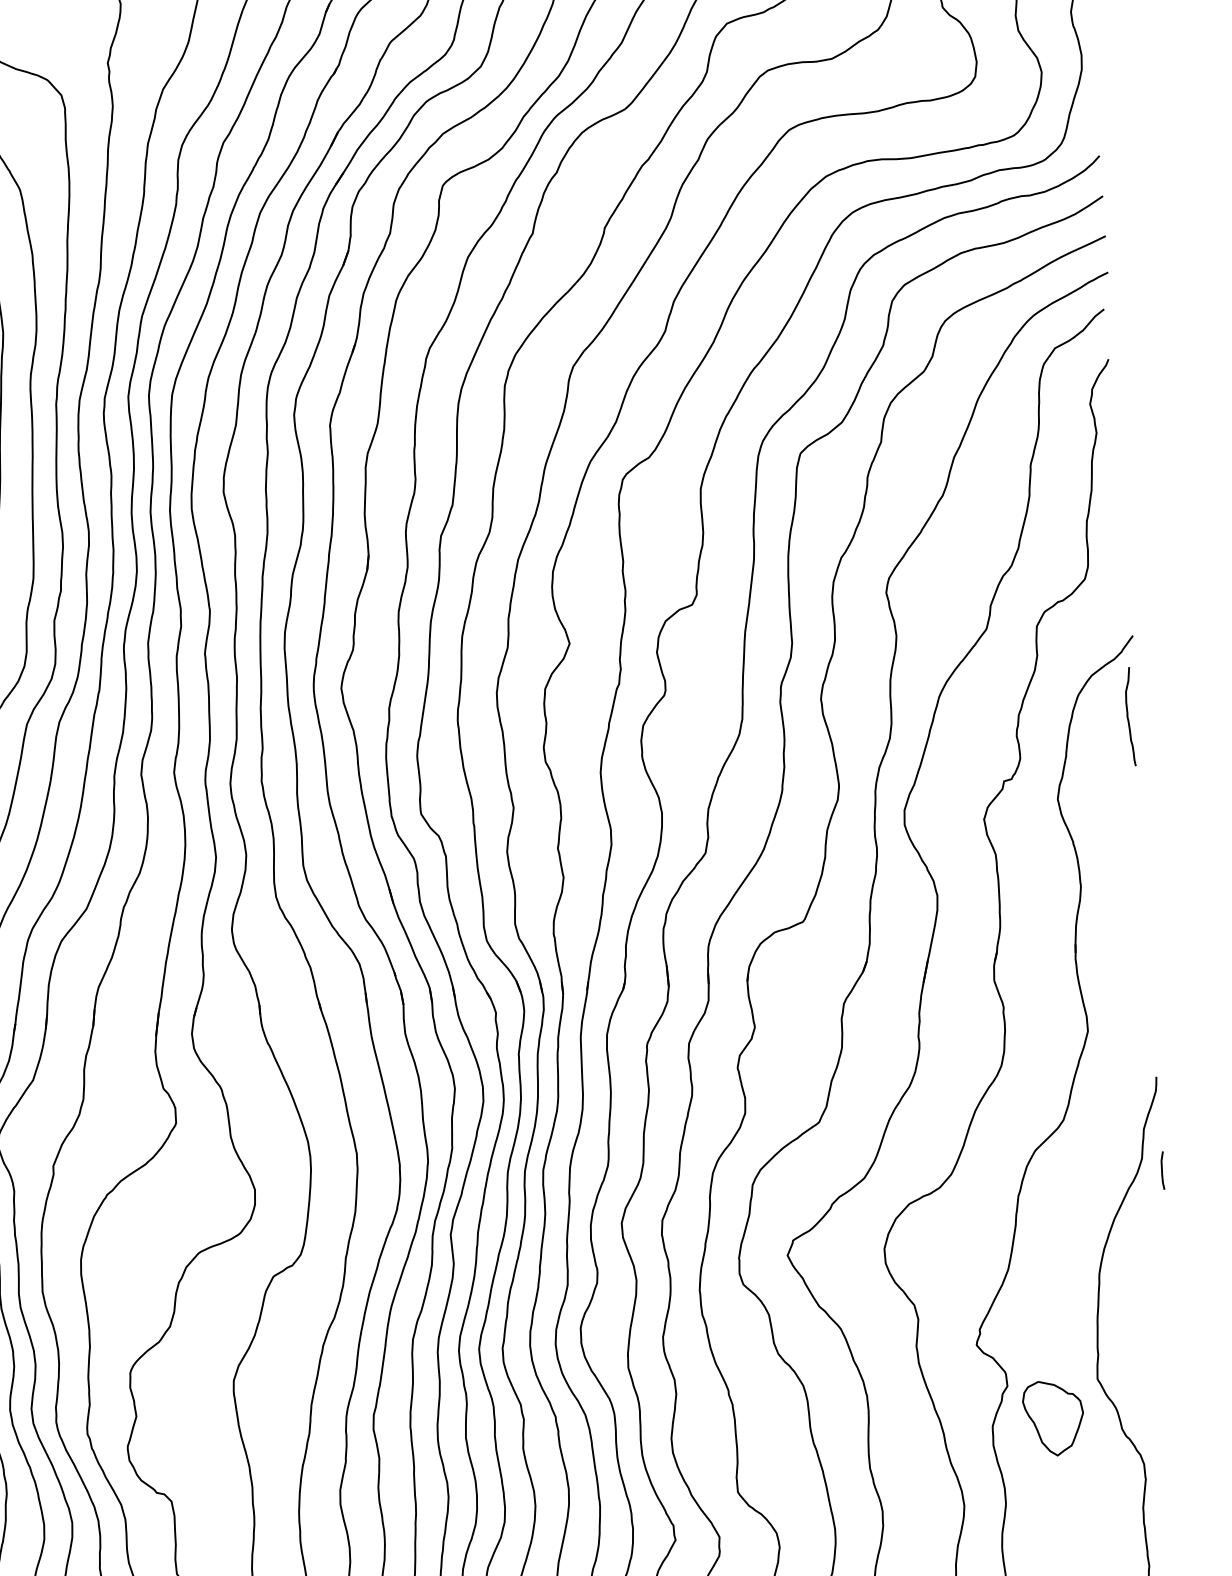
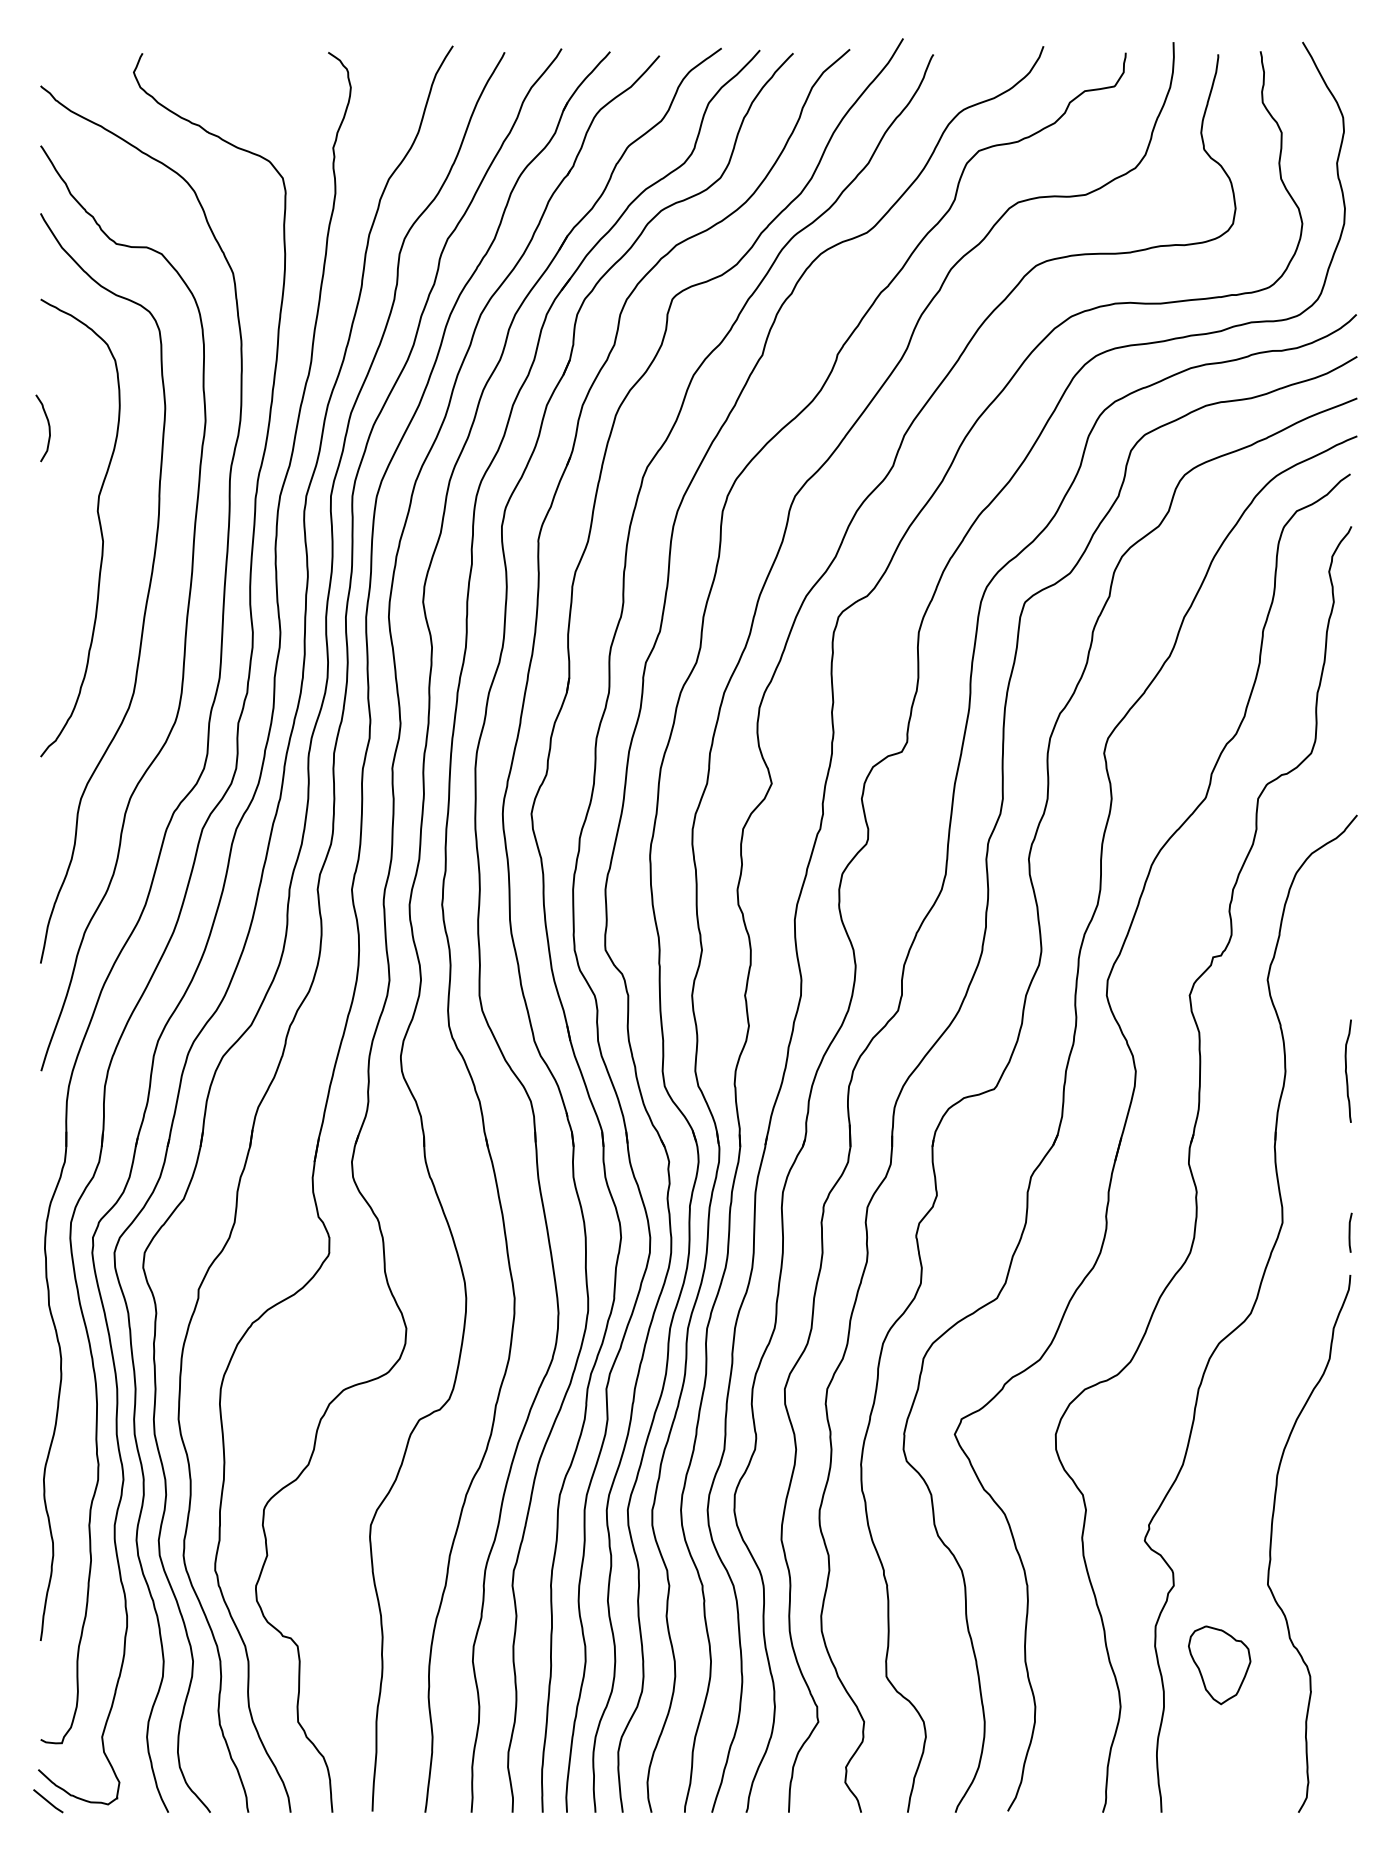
curve: (1128, 716) -> (1346, 1070), moved
line: (1162, 1170) -> (1350, 1232), moved
part: (1053, 1418) -> (1219, 1665), moved

